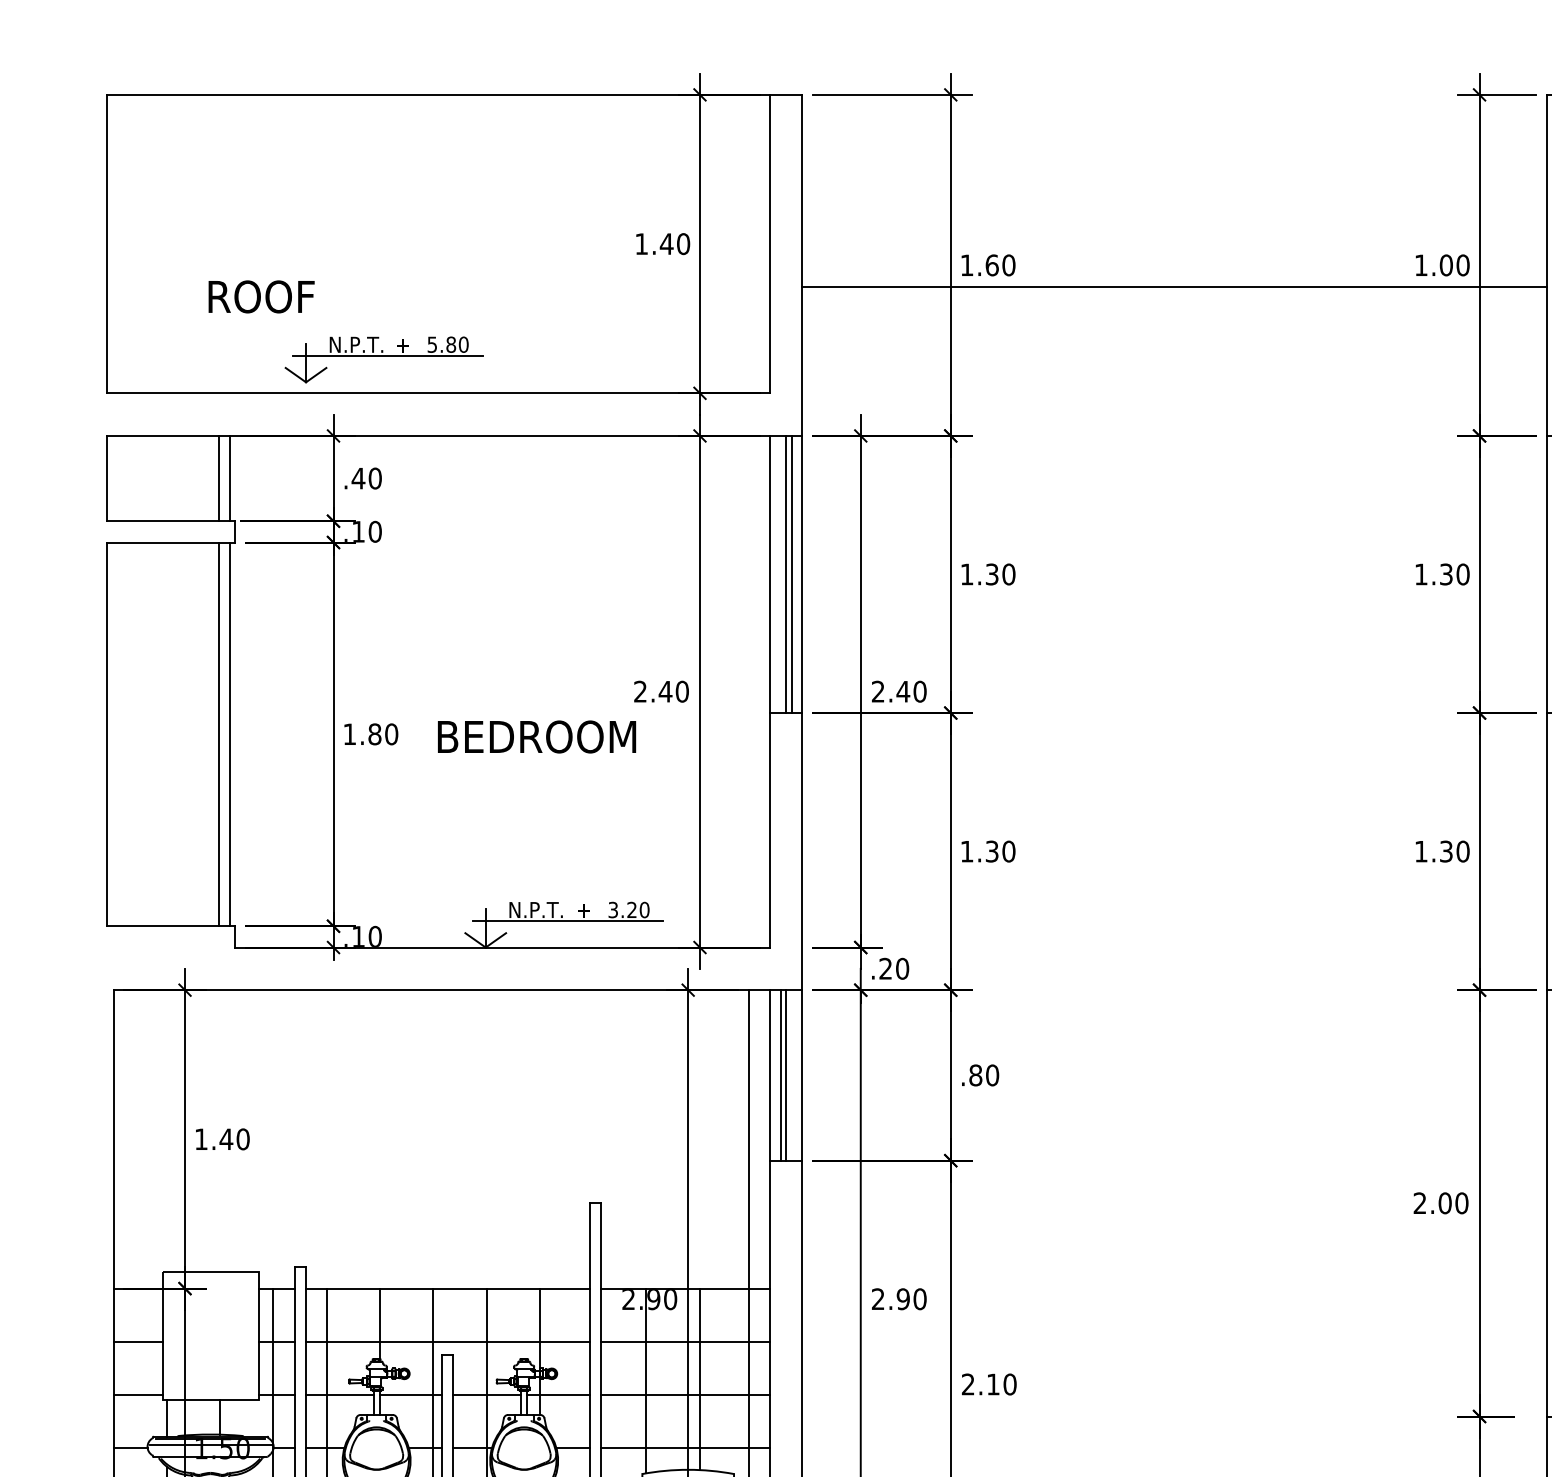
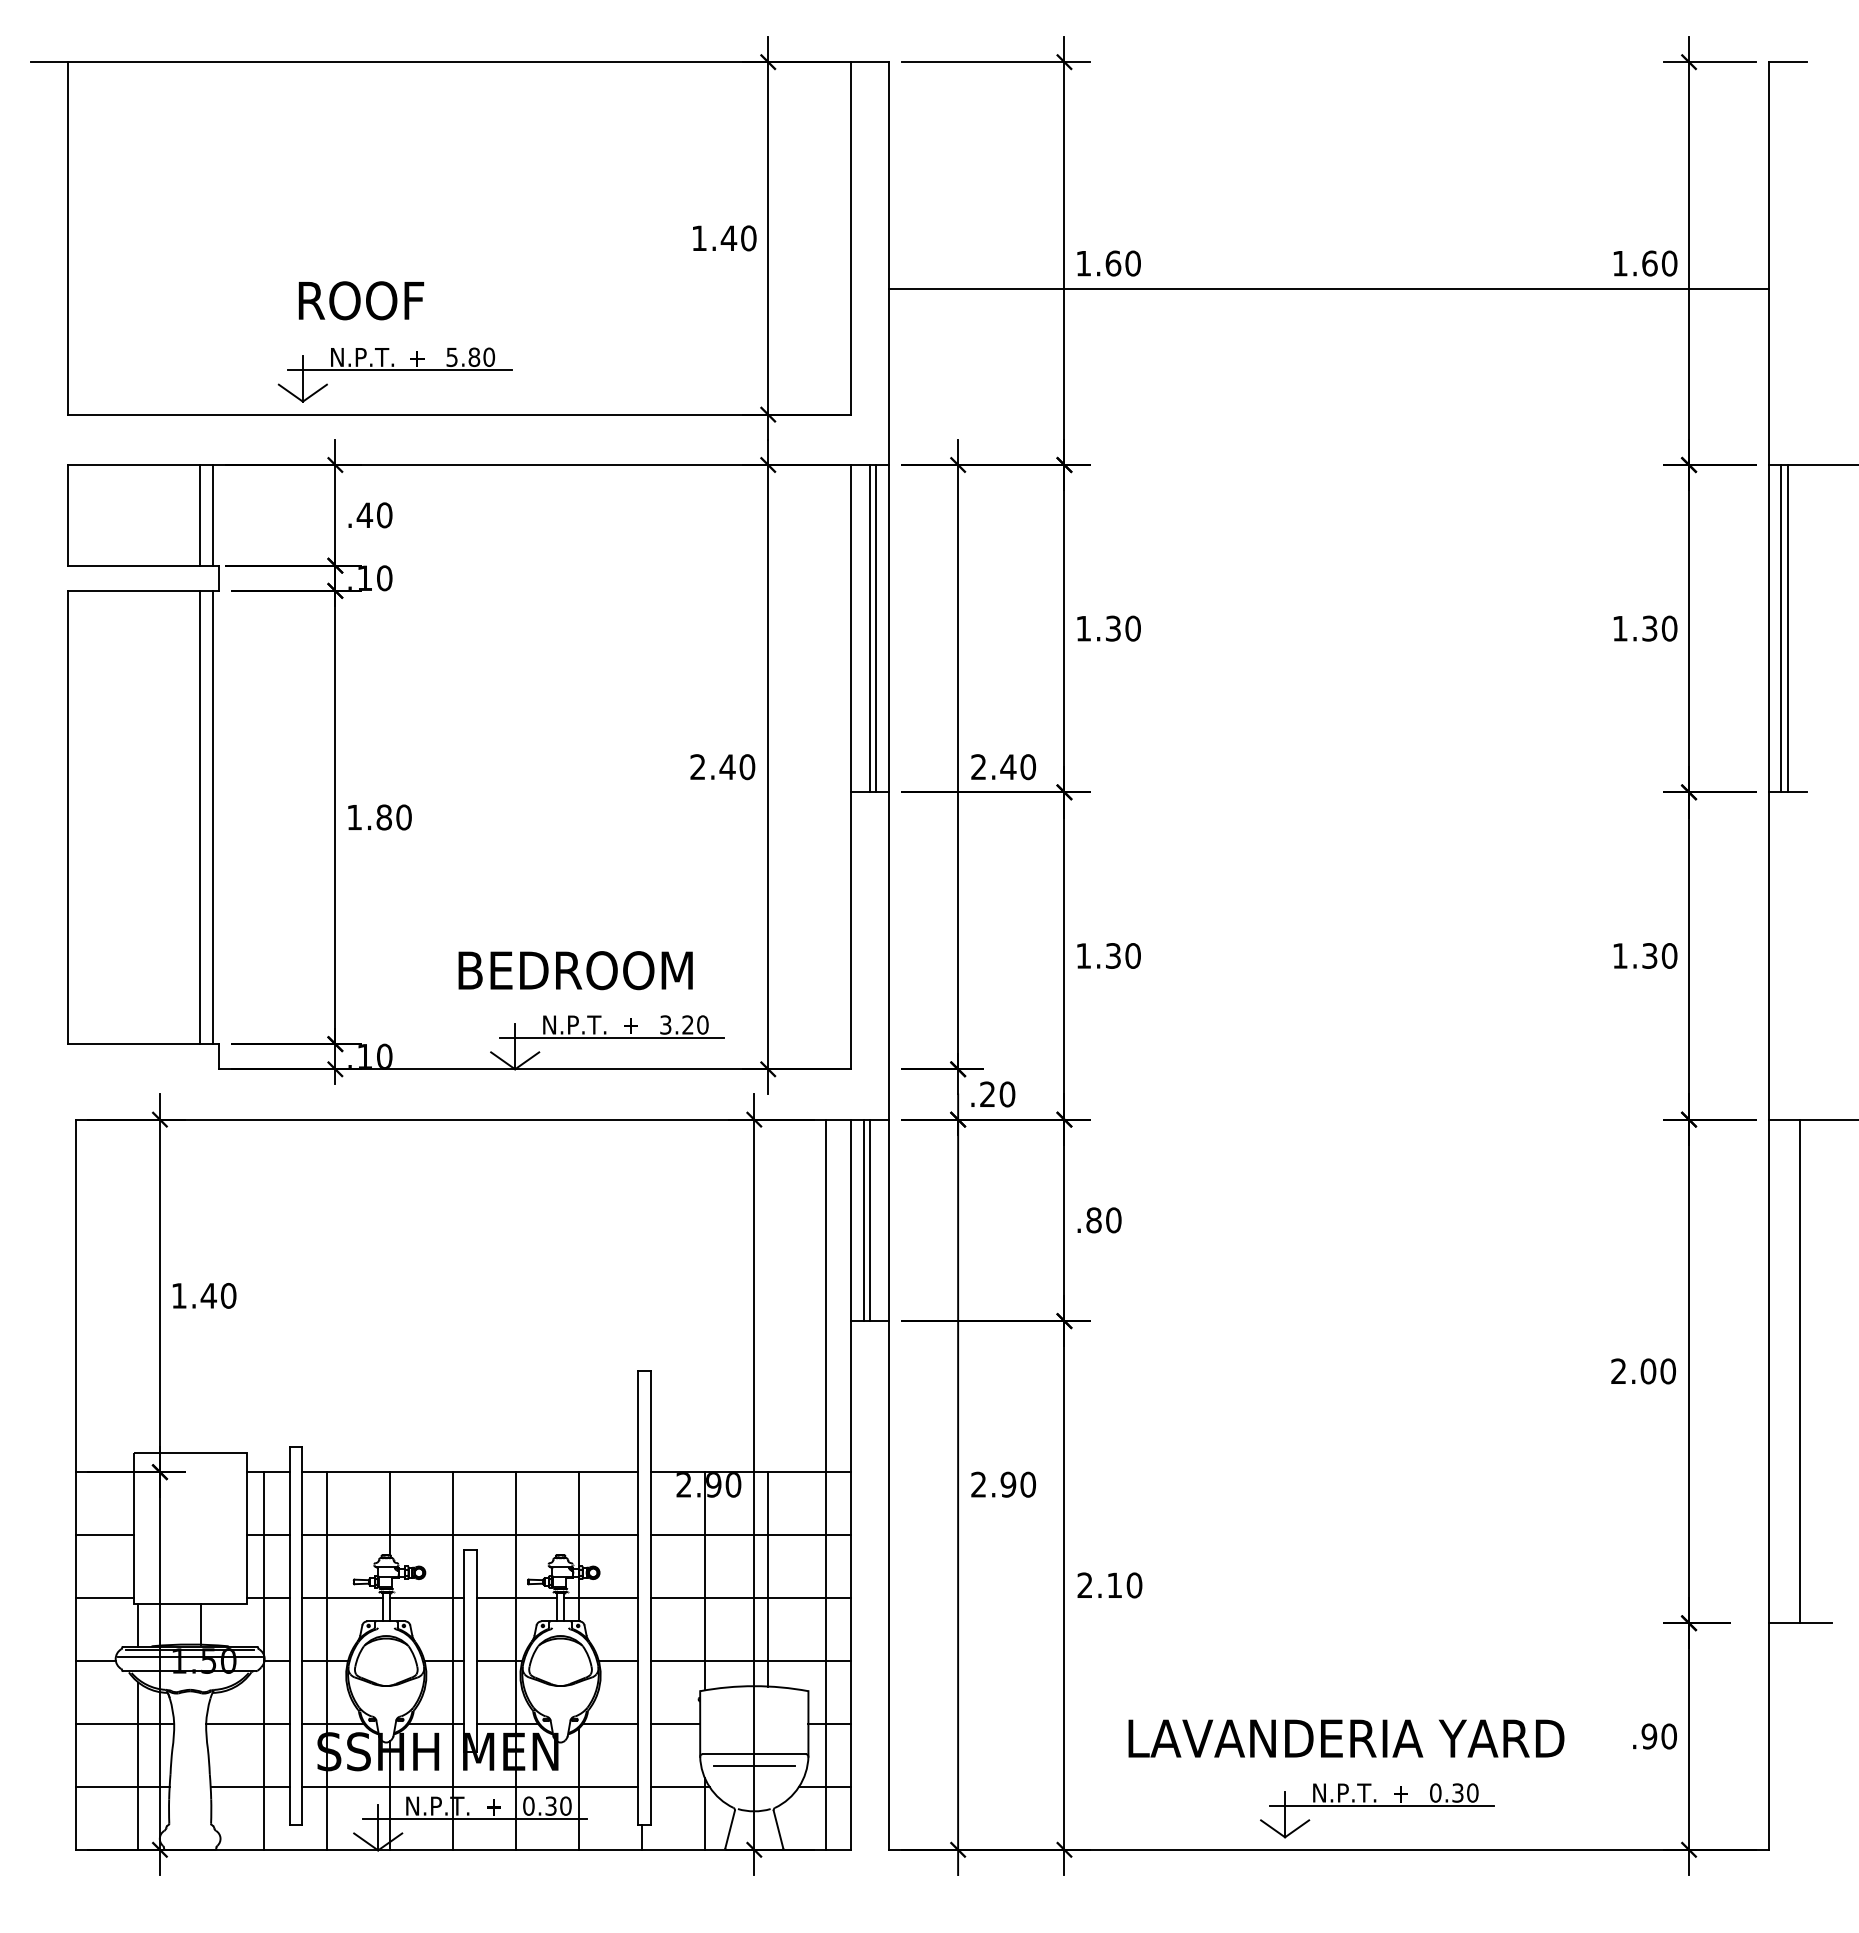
line: (91, 95) -> (49, 62), added
text: (1446, 265) -> (1649, 263), 1.00 -> 1.60
text: (261, 296) -> (361, 300), moved
text: (536, 736) -> (575, 970), moved

